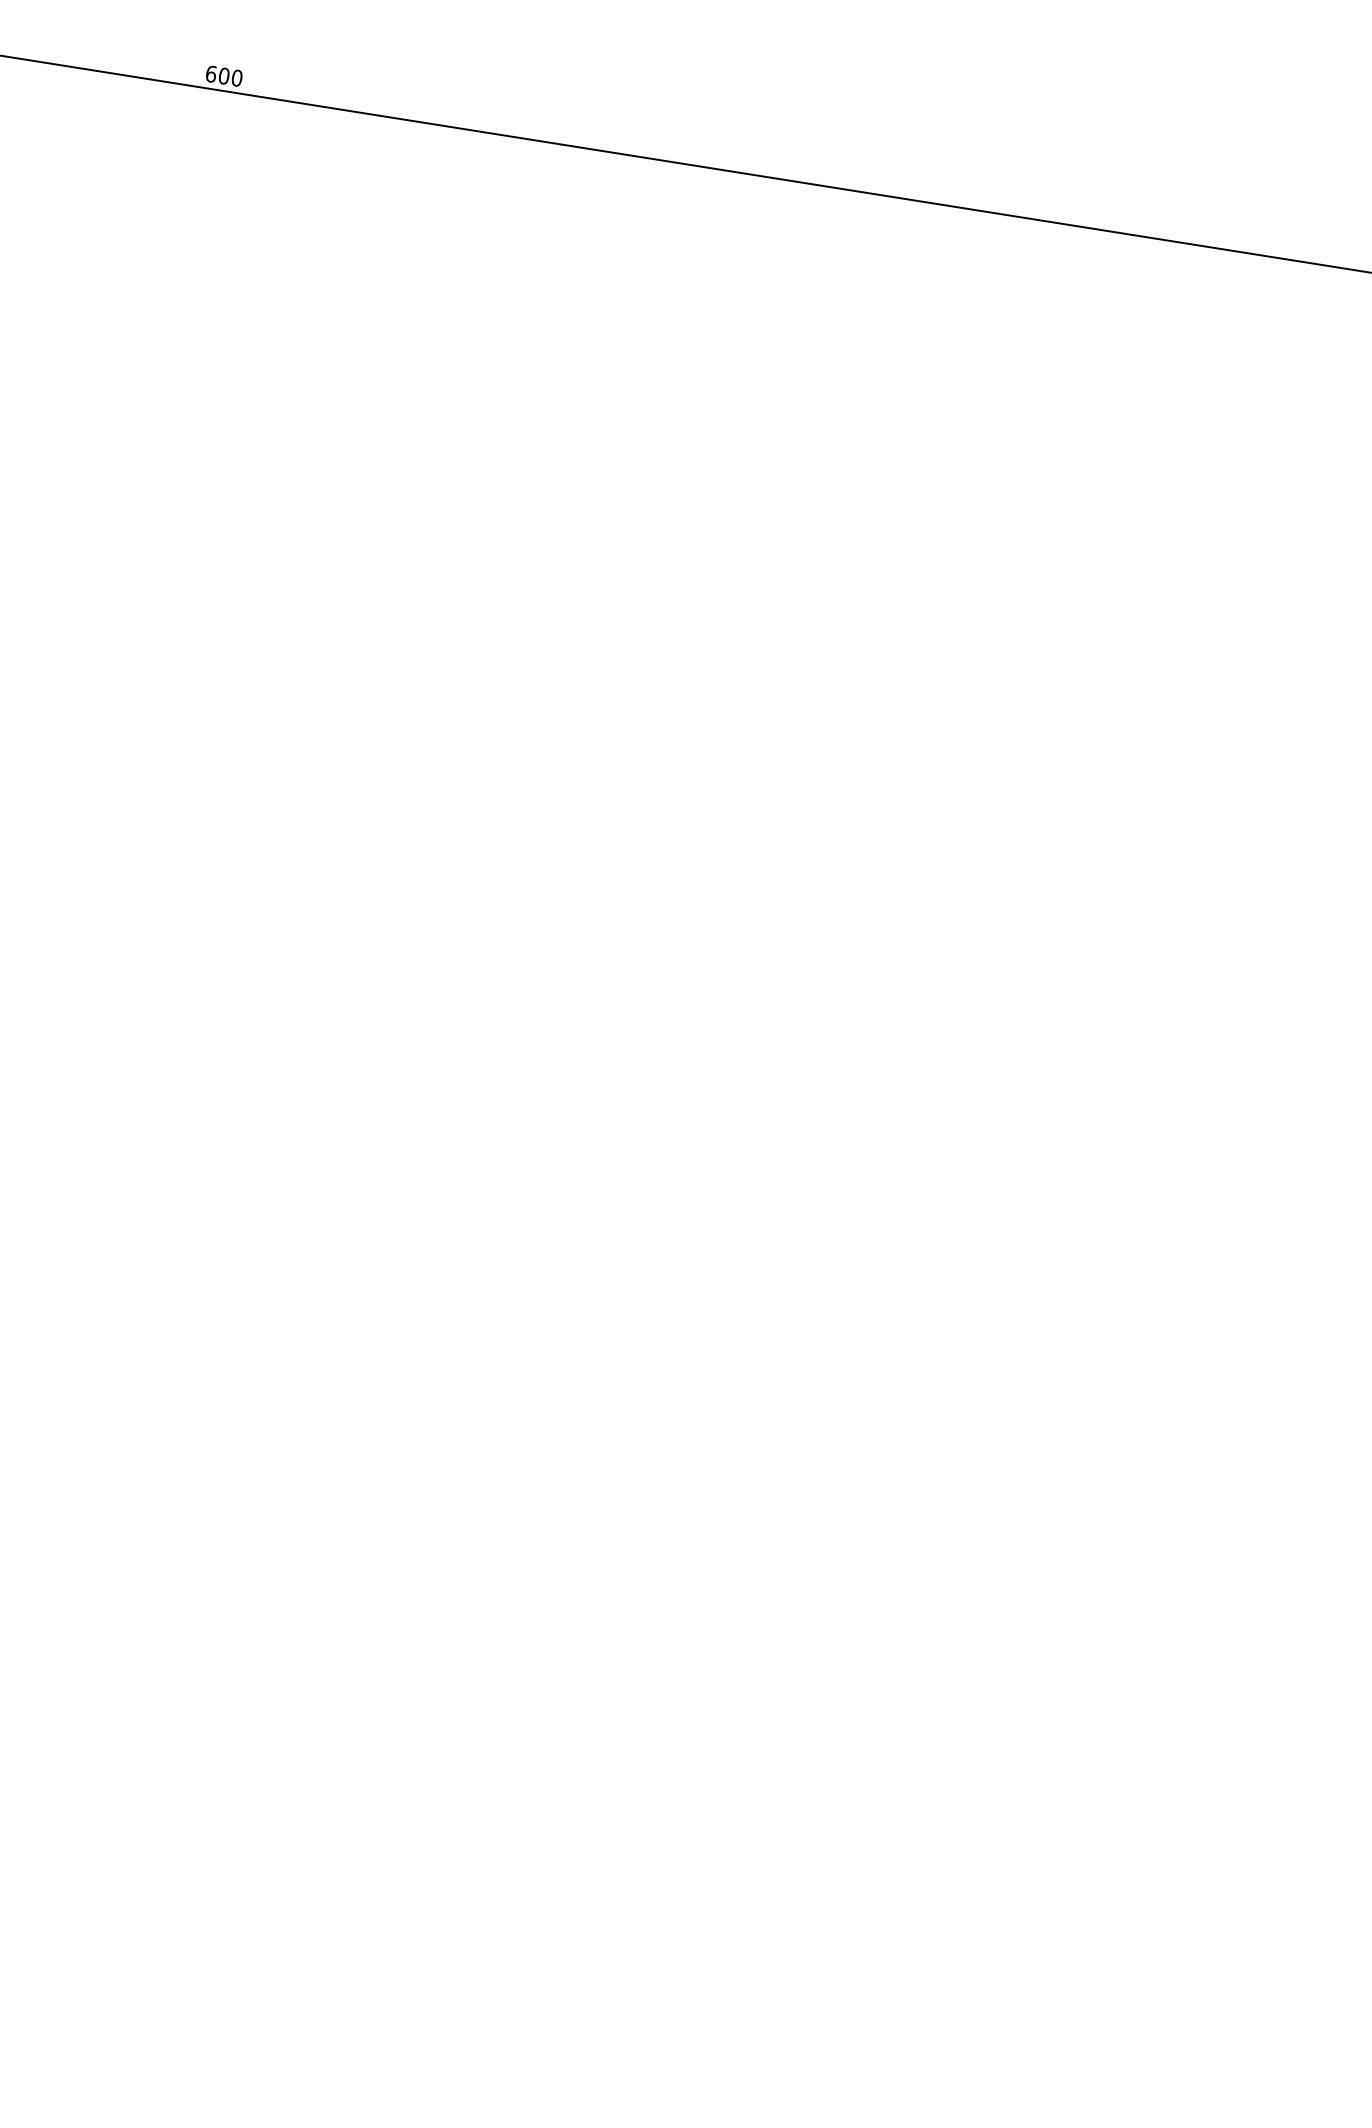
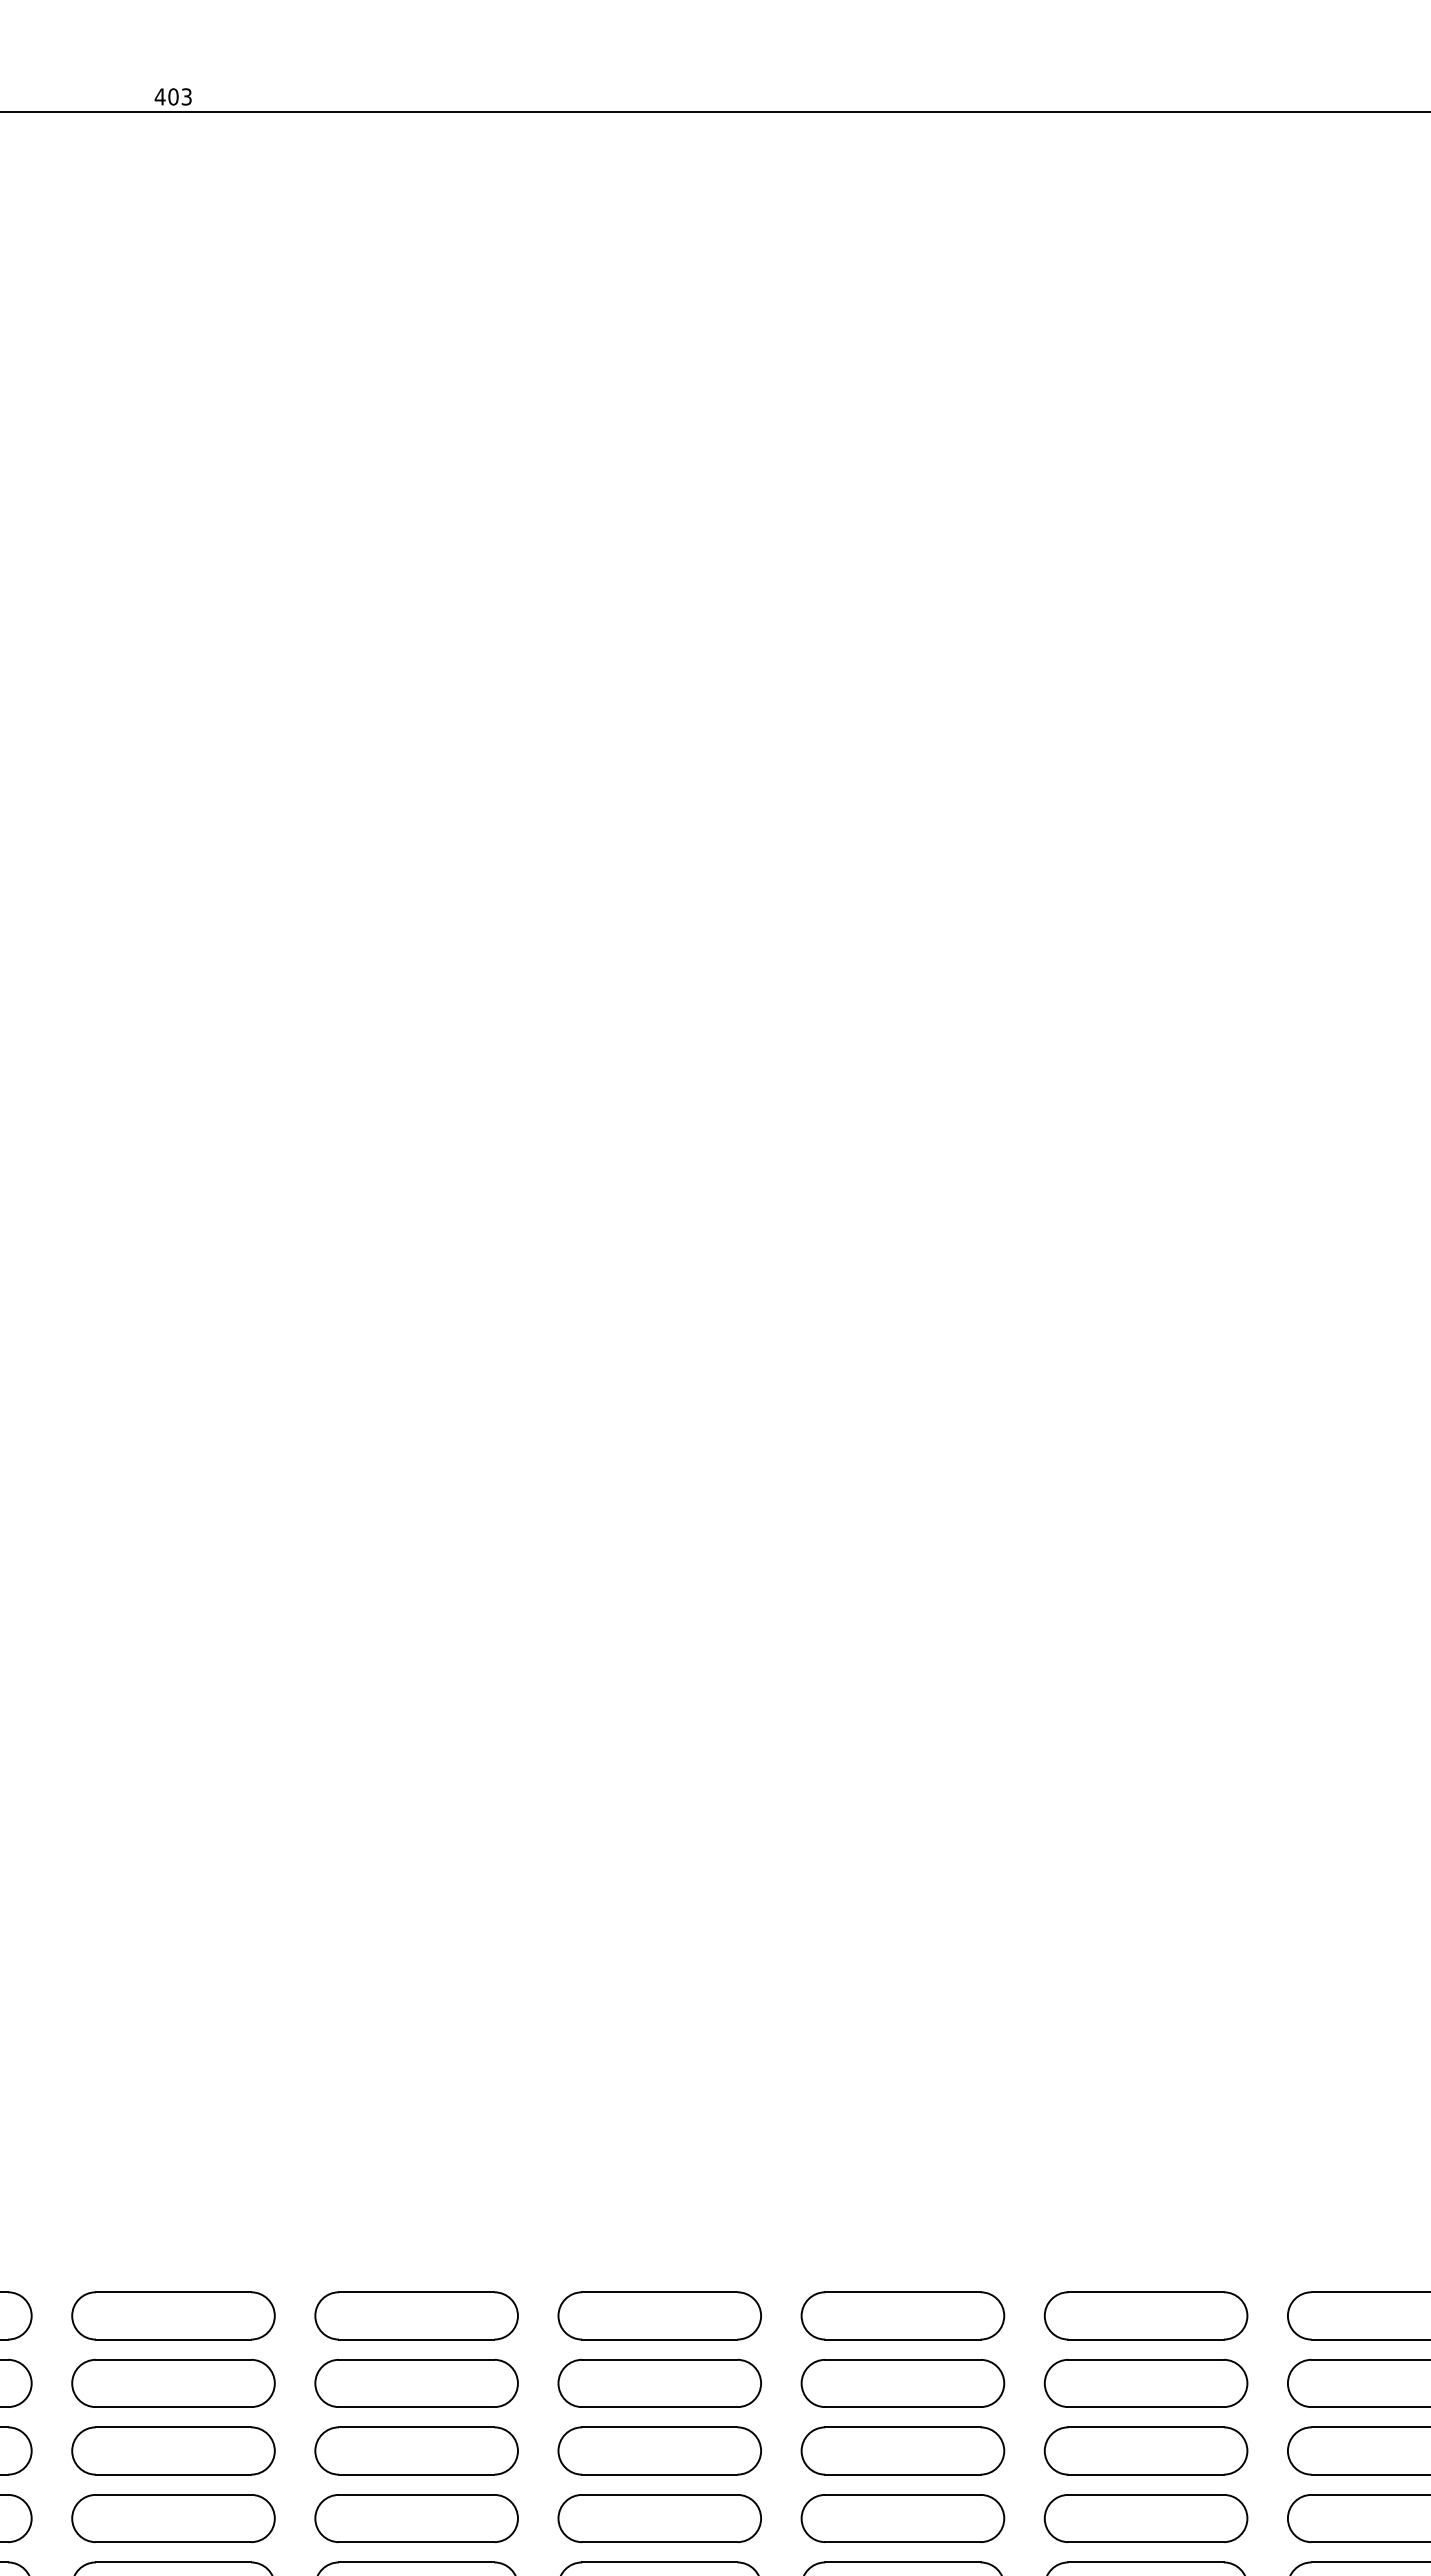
text: (223, 75) -> (172, 96), 600 -> 403

